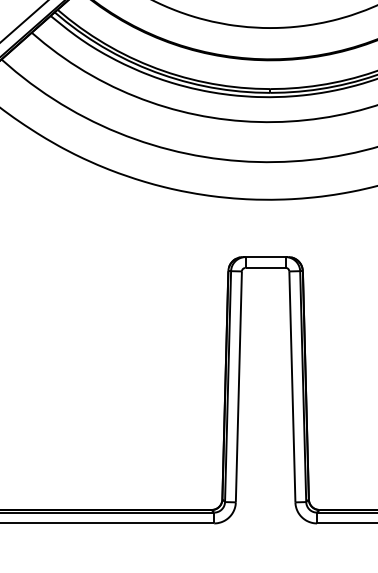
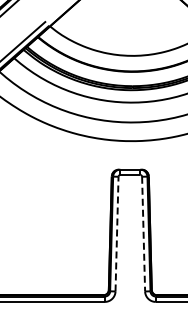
line: (239, 385) -> (117, 233), solid -> dashed
line: (292, 387) -> (143, 234), solid -> dashed

